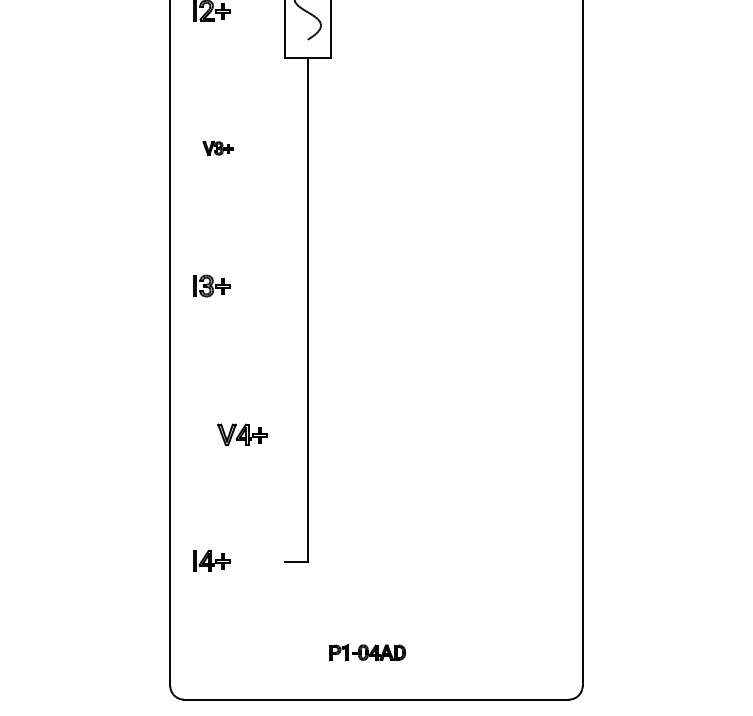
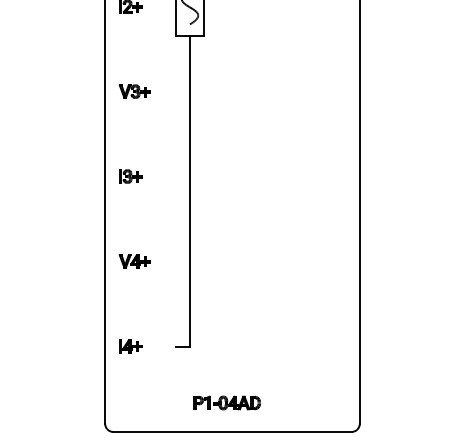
part: (217, 148) -> (134, 91), size x1.67
part: (242, 434) -> (134, 261), moved
part: (366, 651) -> (226, 402), size x1.43

